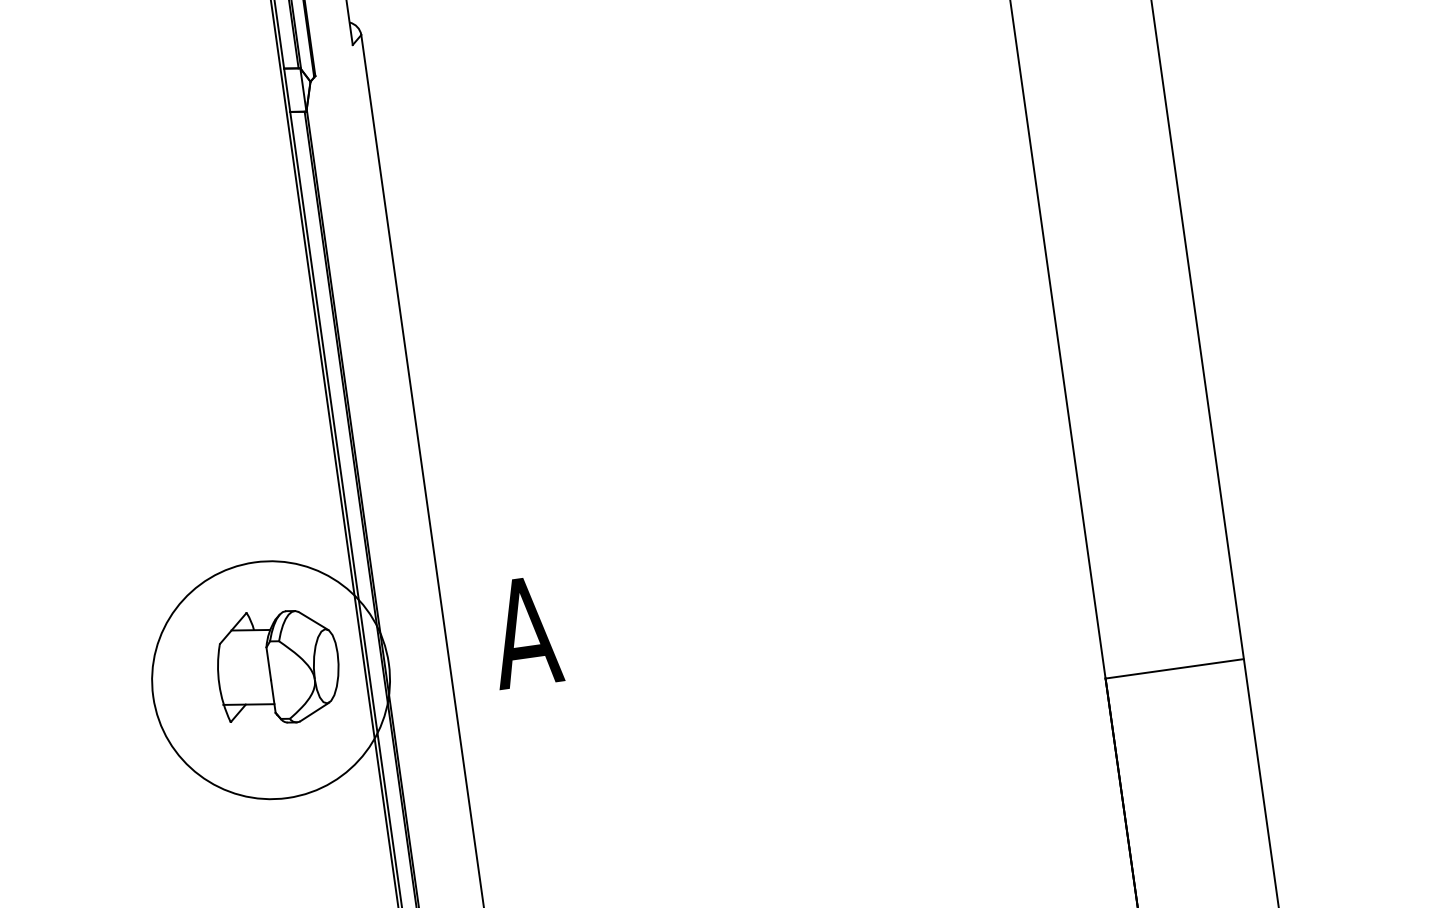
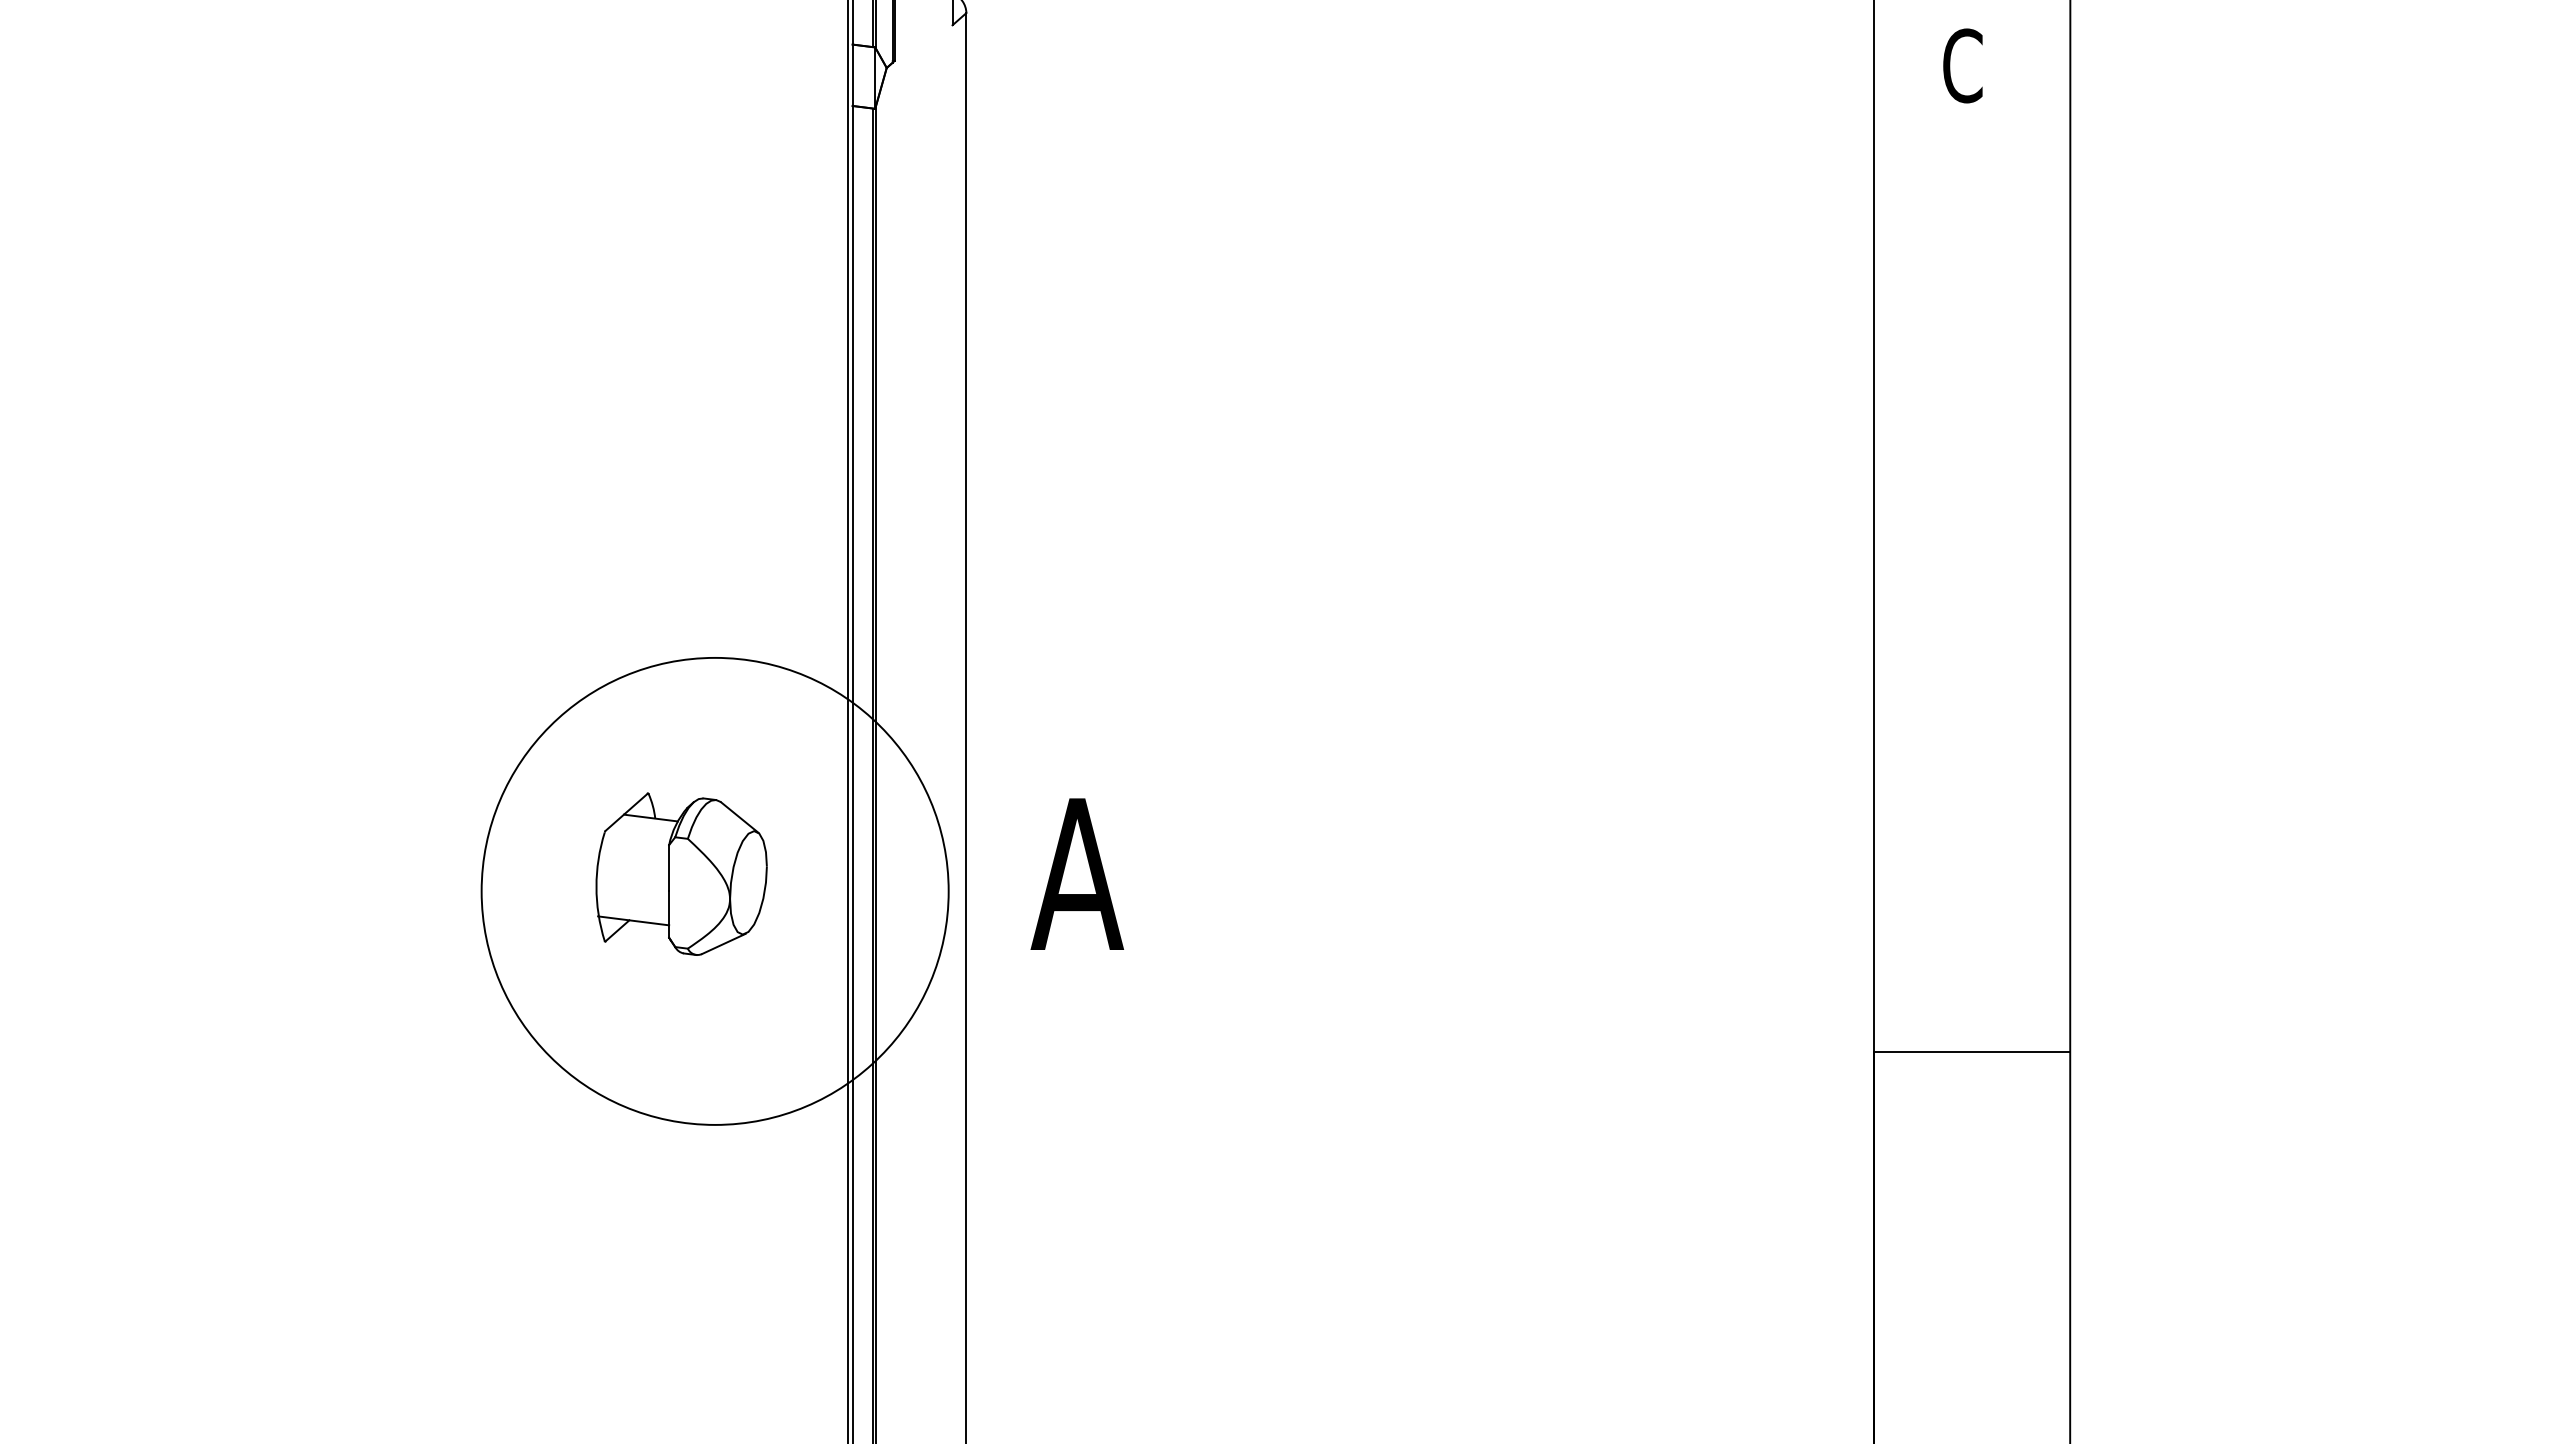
part: (278, 666) -> (681, 873), moved
circle: (270, 680) -> (714, 891), size x1.4

